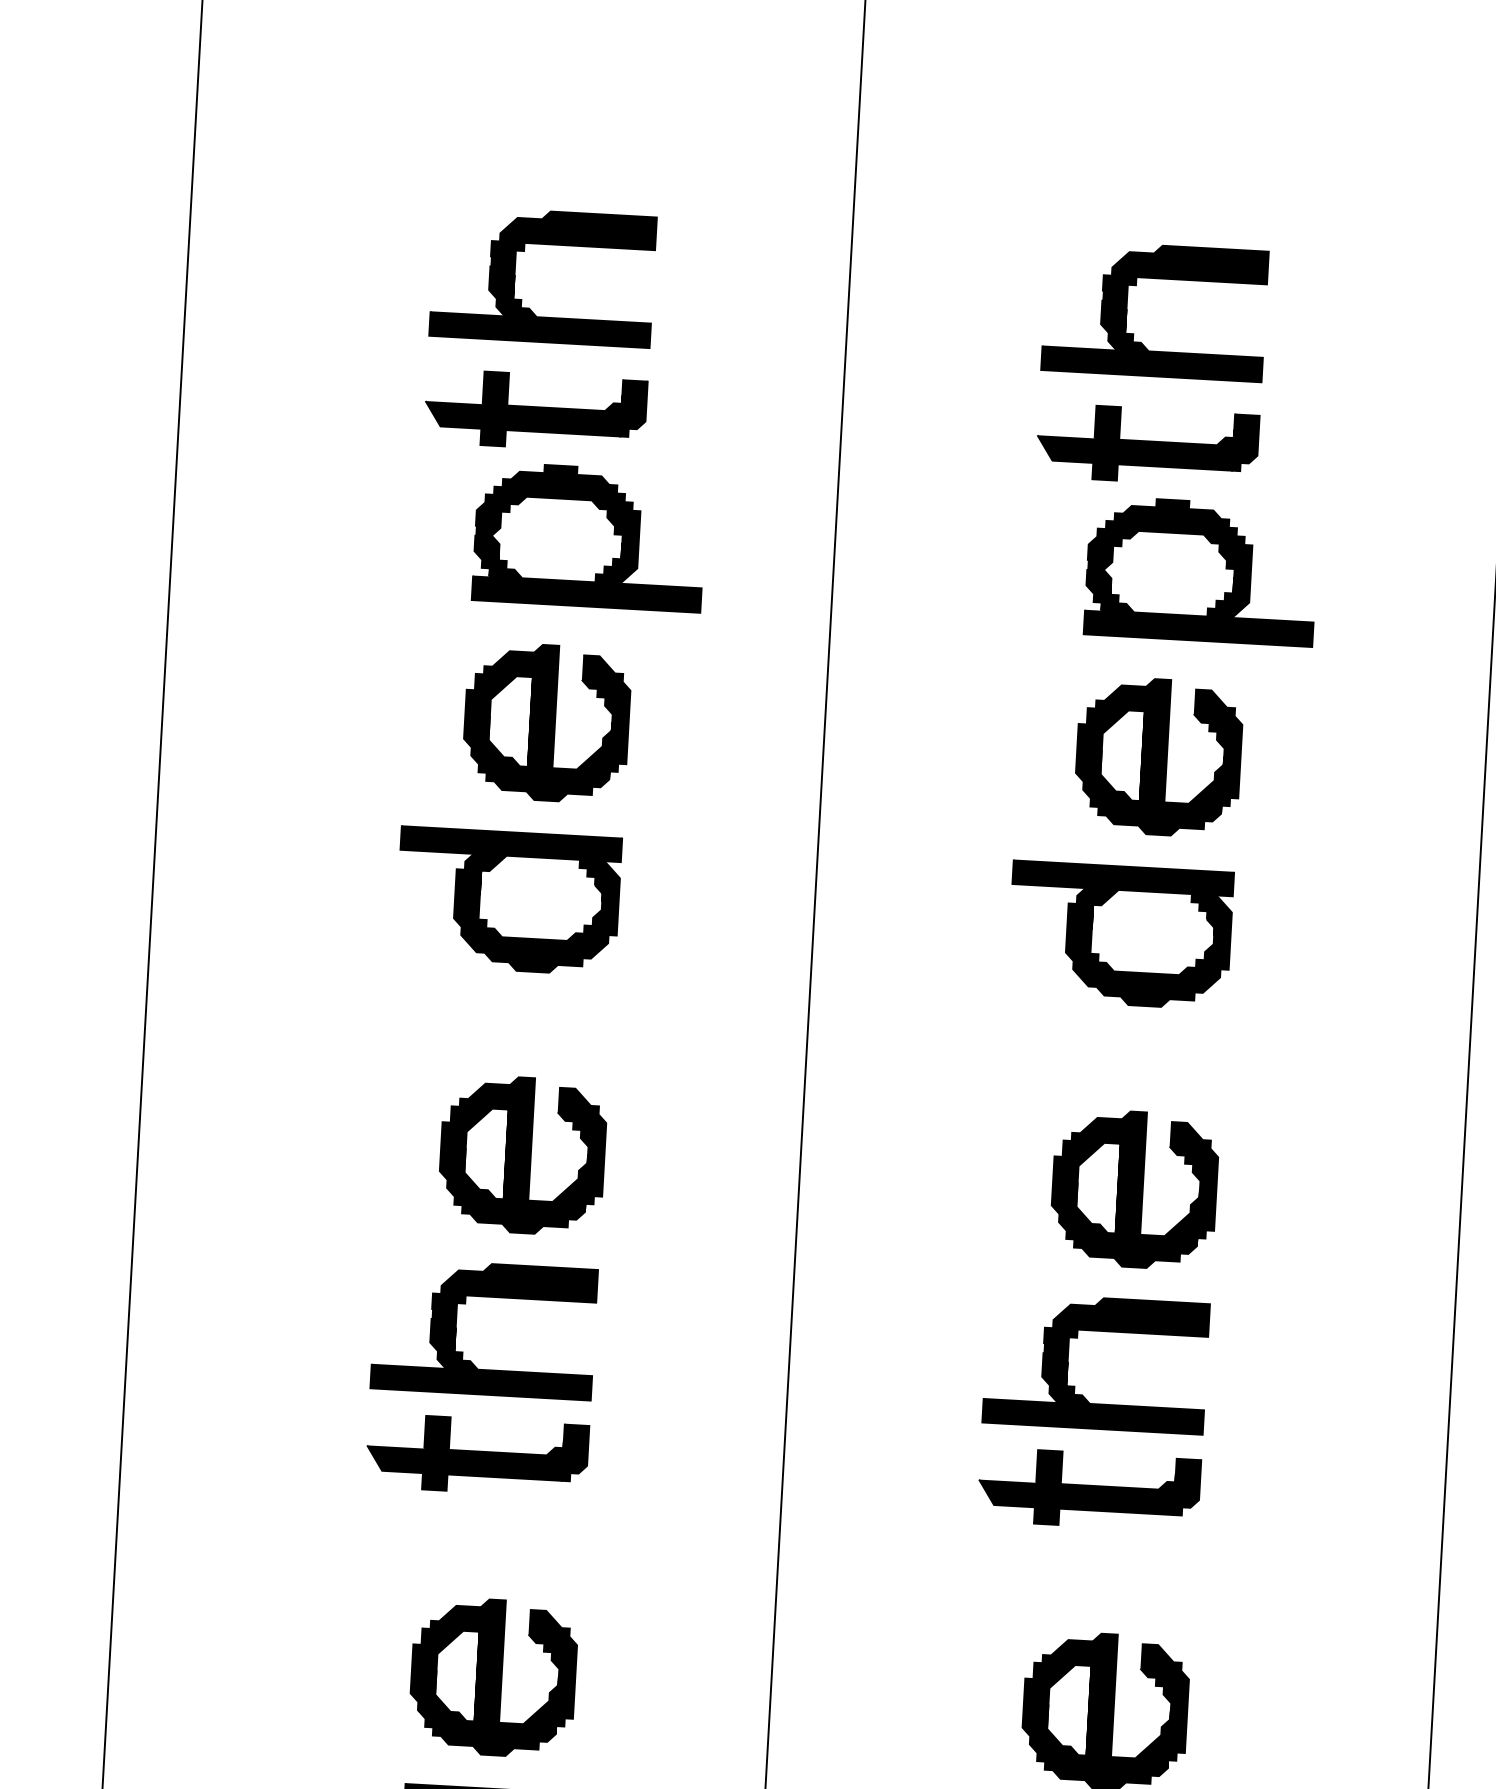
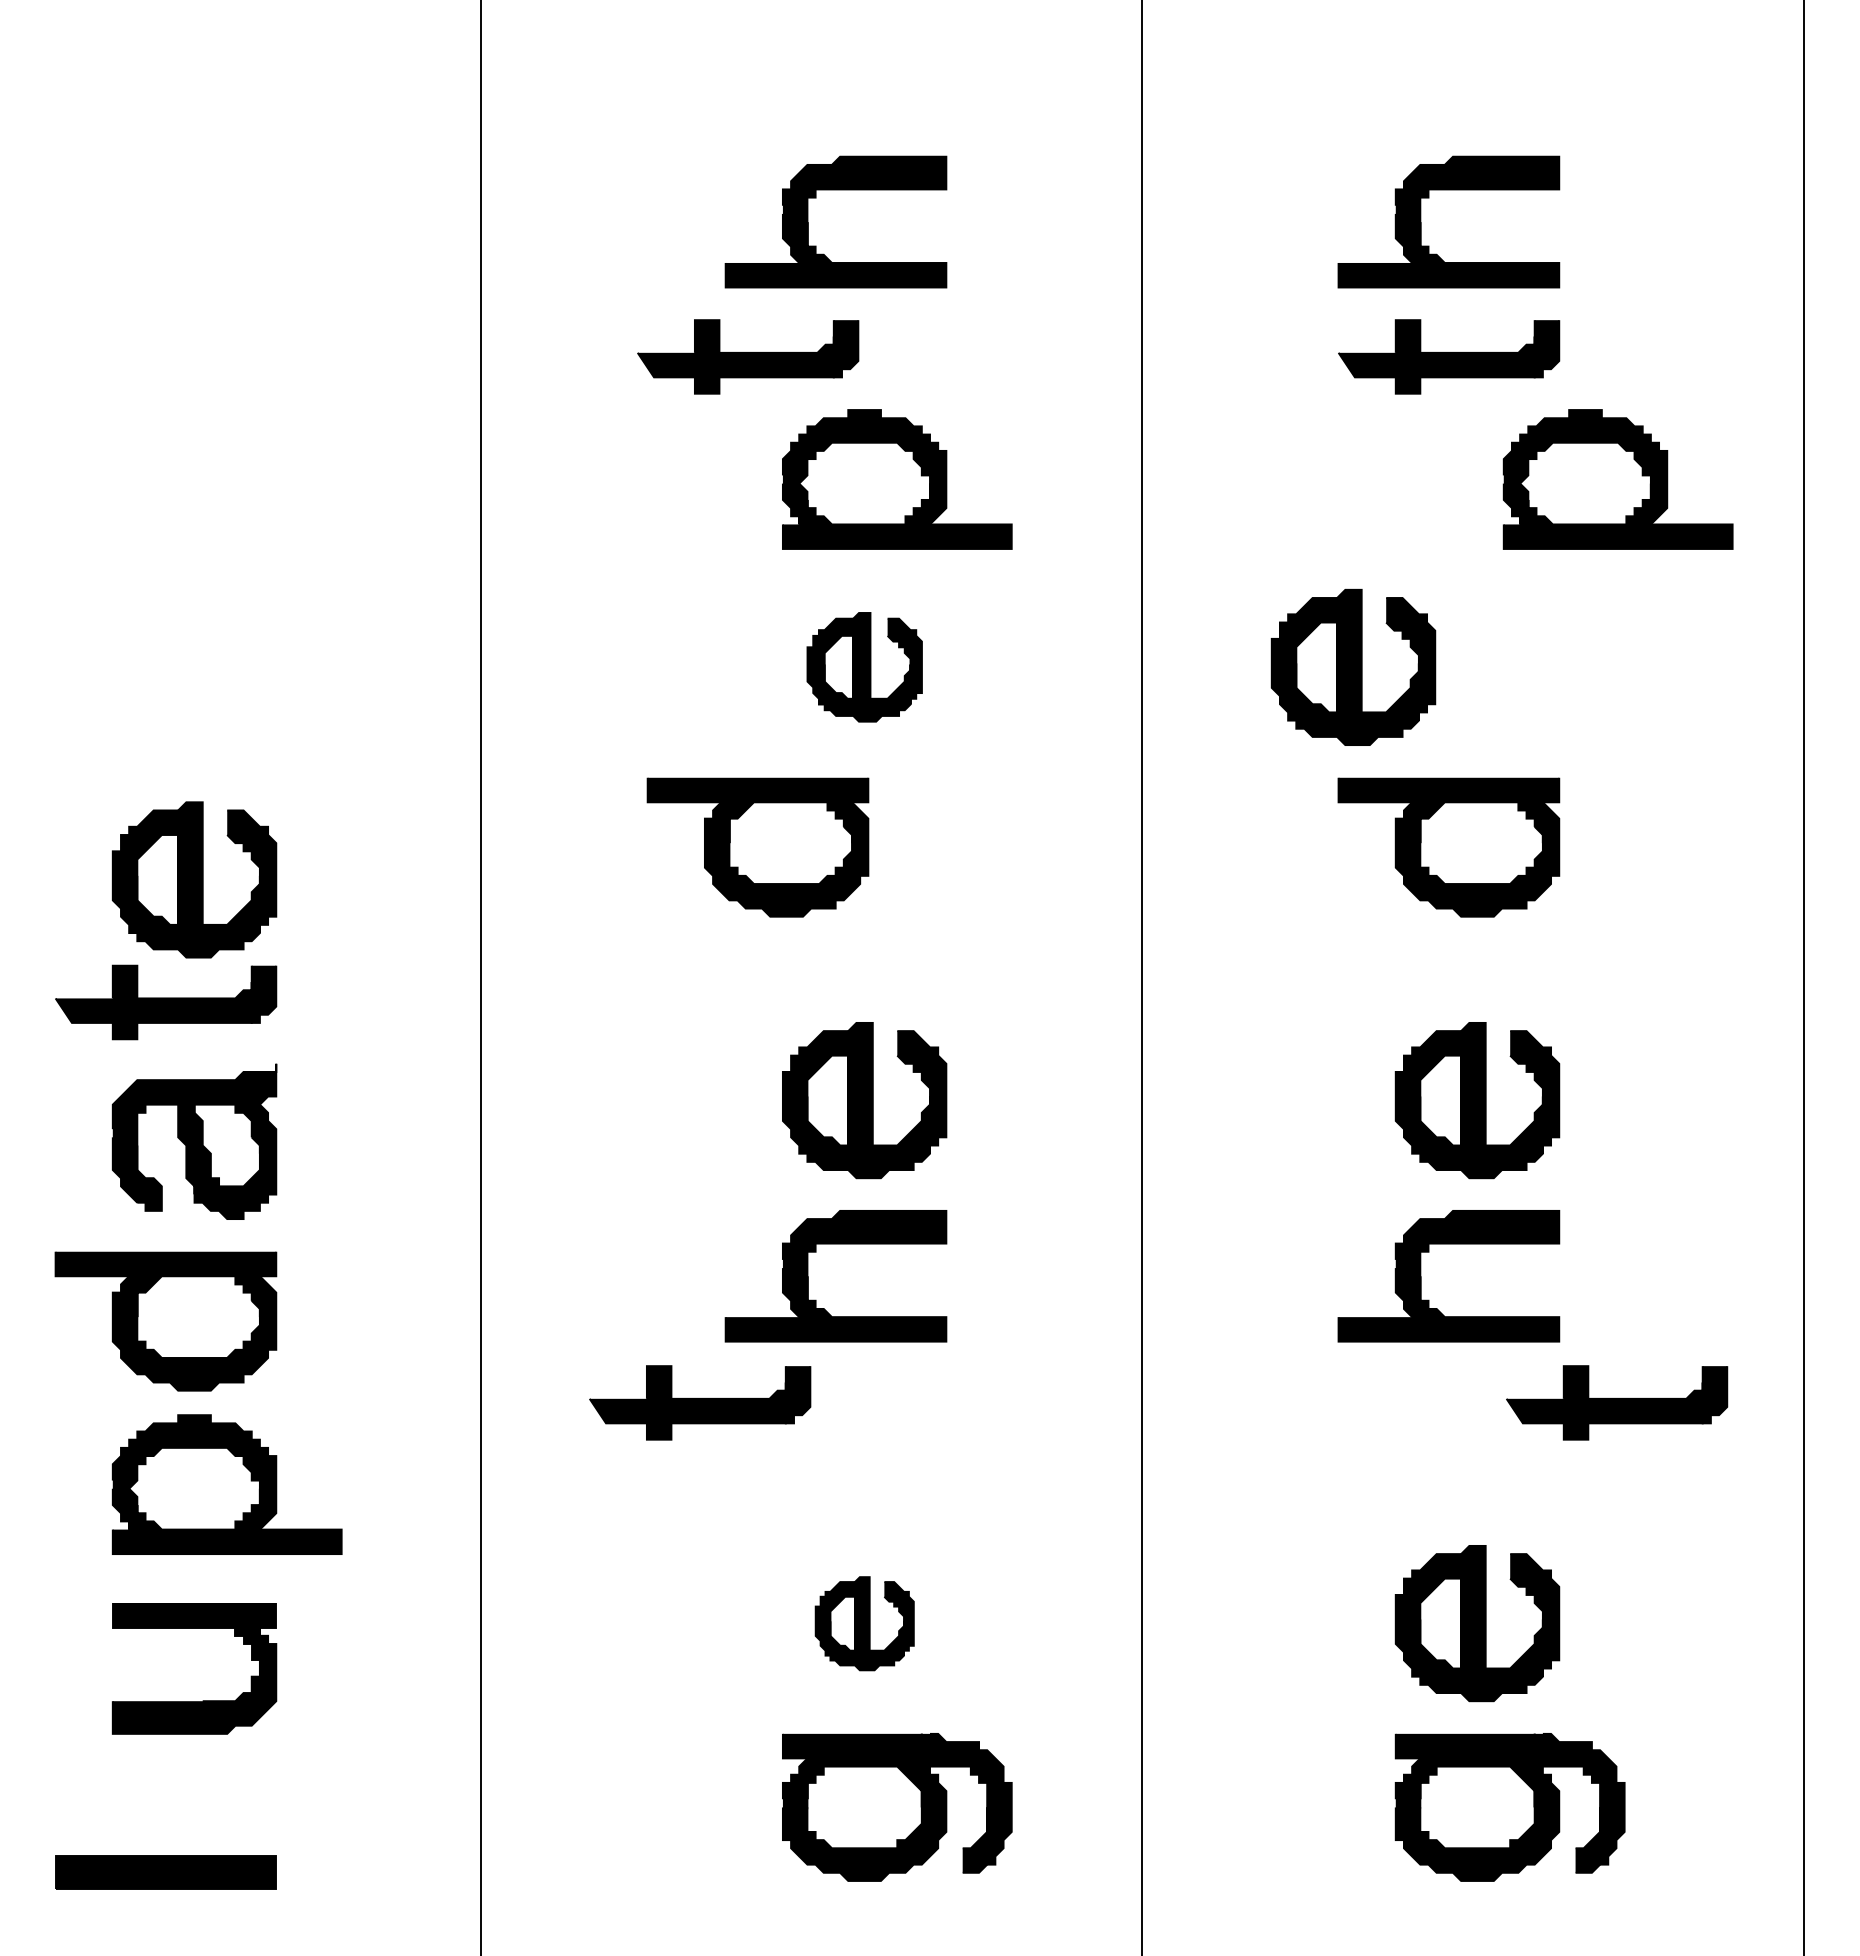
part: (536, 410) -> (748, 356), moved
part: (1201, 571) -> (1617, 479), moved
part: (546, 721) -> (864, 666), size x0.7
part: (1158, 756) -> (1353, 666), moved
part: (507, 901) -> (757, 847), moved
part: (477, 1455) -> (700, 1402), moved
part: (1089, 1489) -> (1617, 1402), moved
part: (493, 1677) -> (864, 1623), size x0.6

